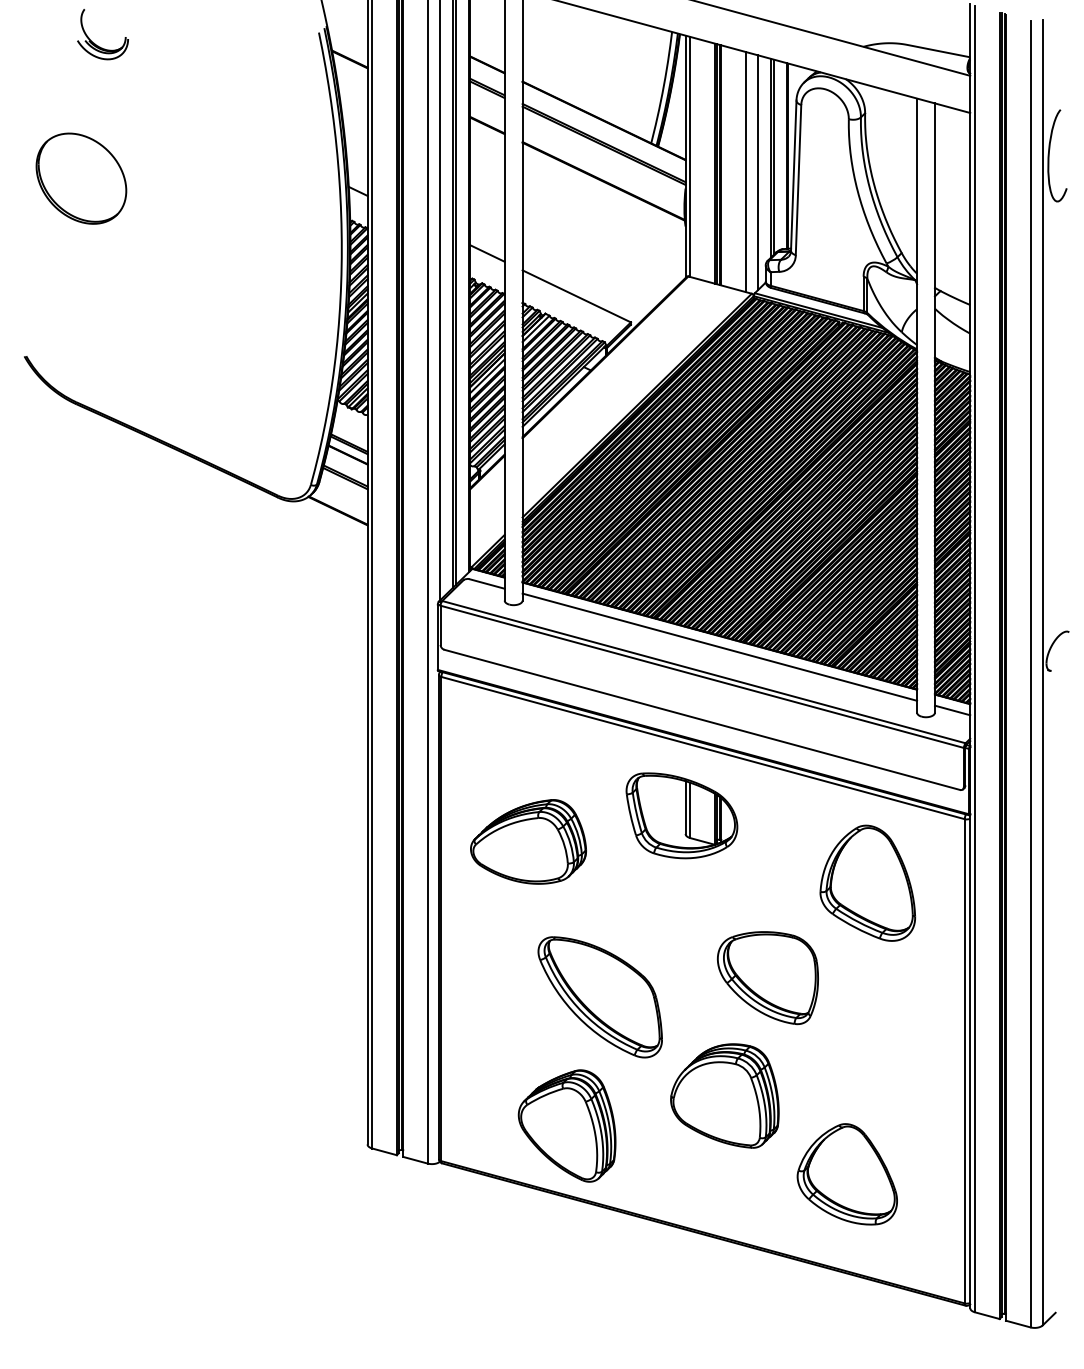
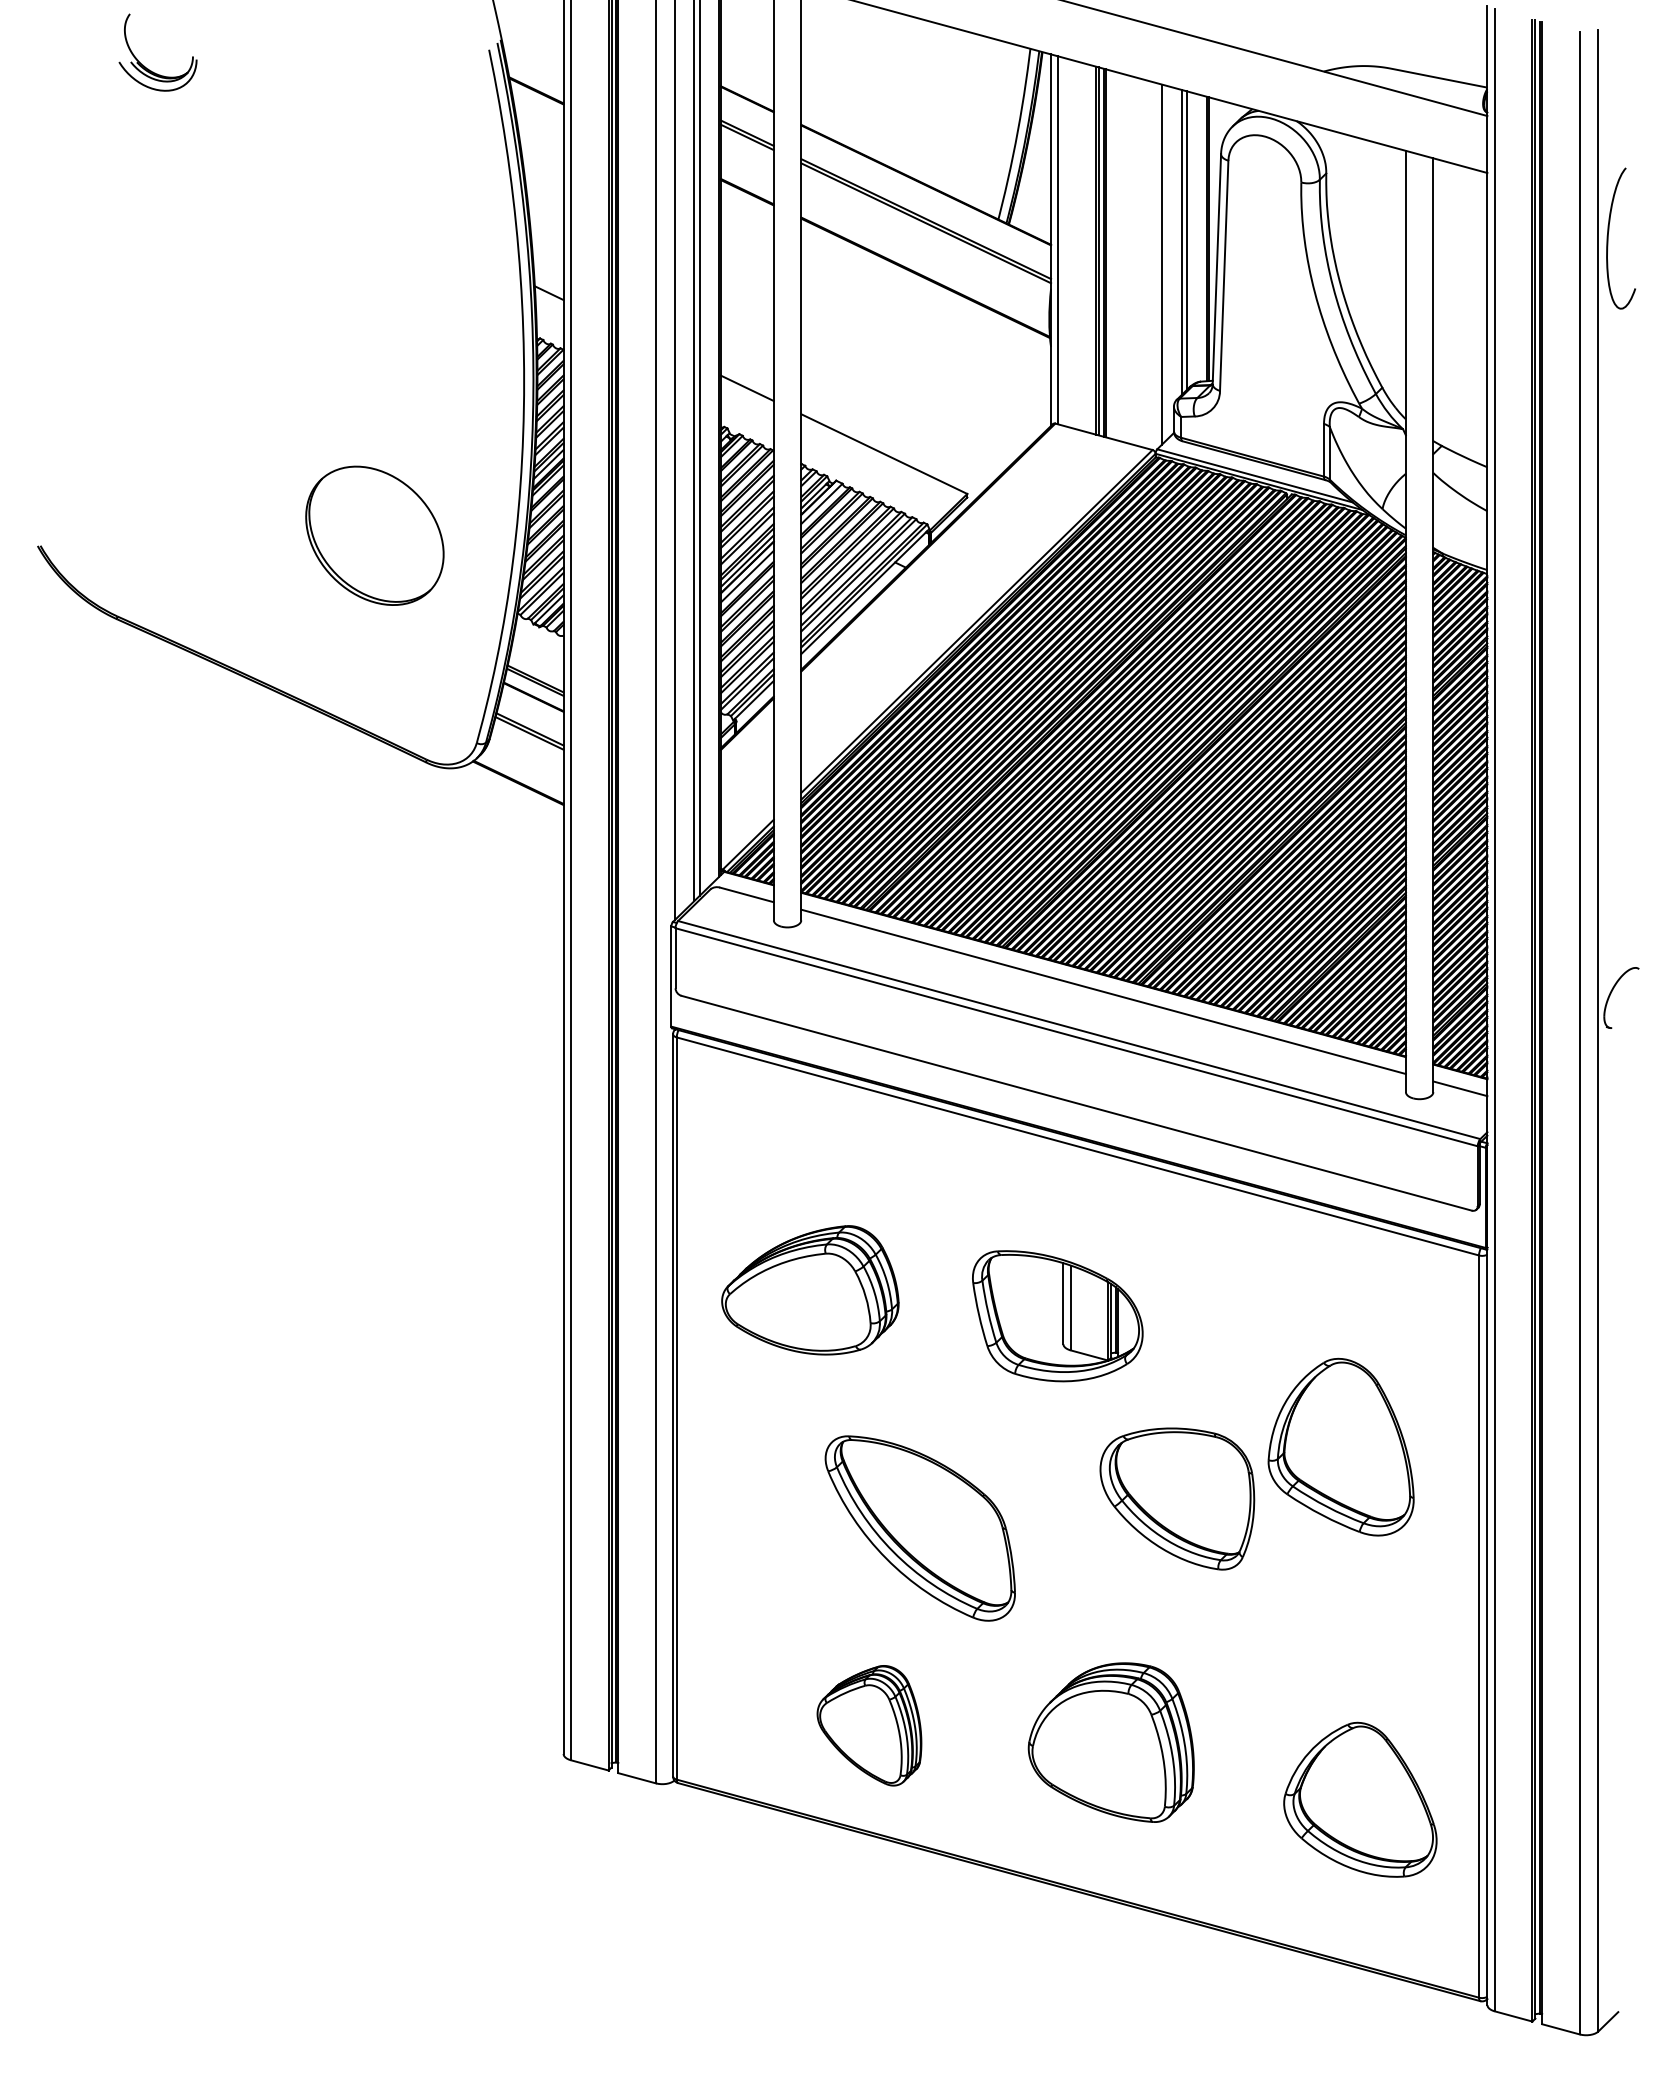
line: (745, 172) -> (1142, 264), removed
part: (81, 178) -> (374, 535), moved
part: (681, 815) -> (1057, 1315), moved
part: (867, 882) -> (1340, 1445), moved
part: (724, 1095) -> (1110, 1741), moved
part: (566, 1125) -> (868, 1724), size x0.7
part: (846, 1174) -> (1359, 1800), moved

